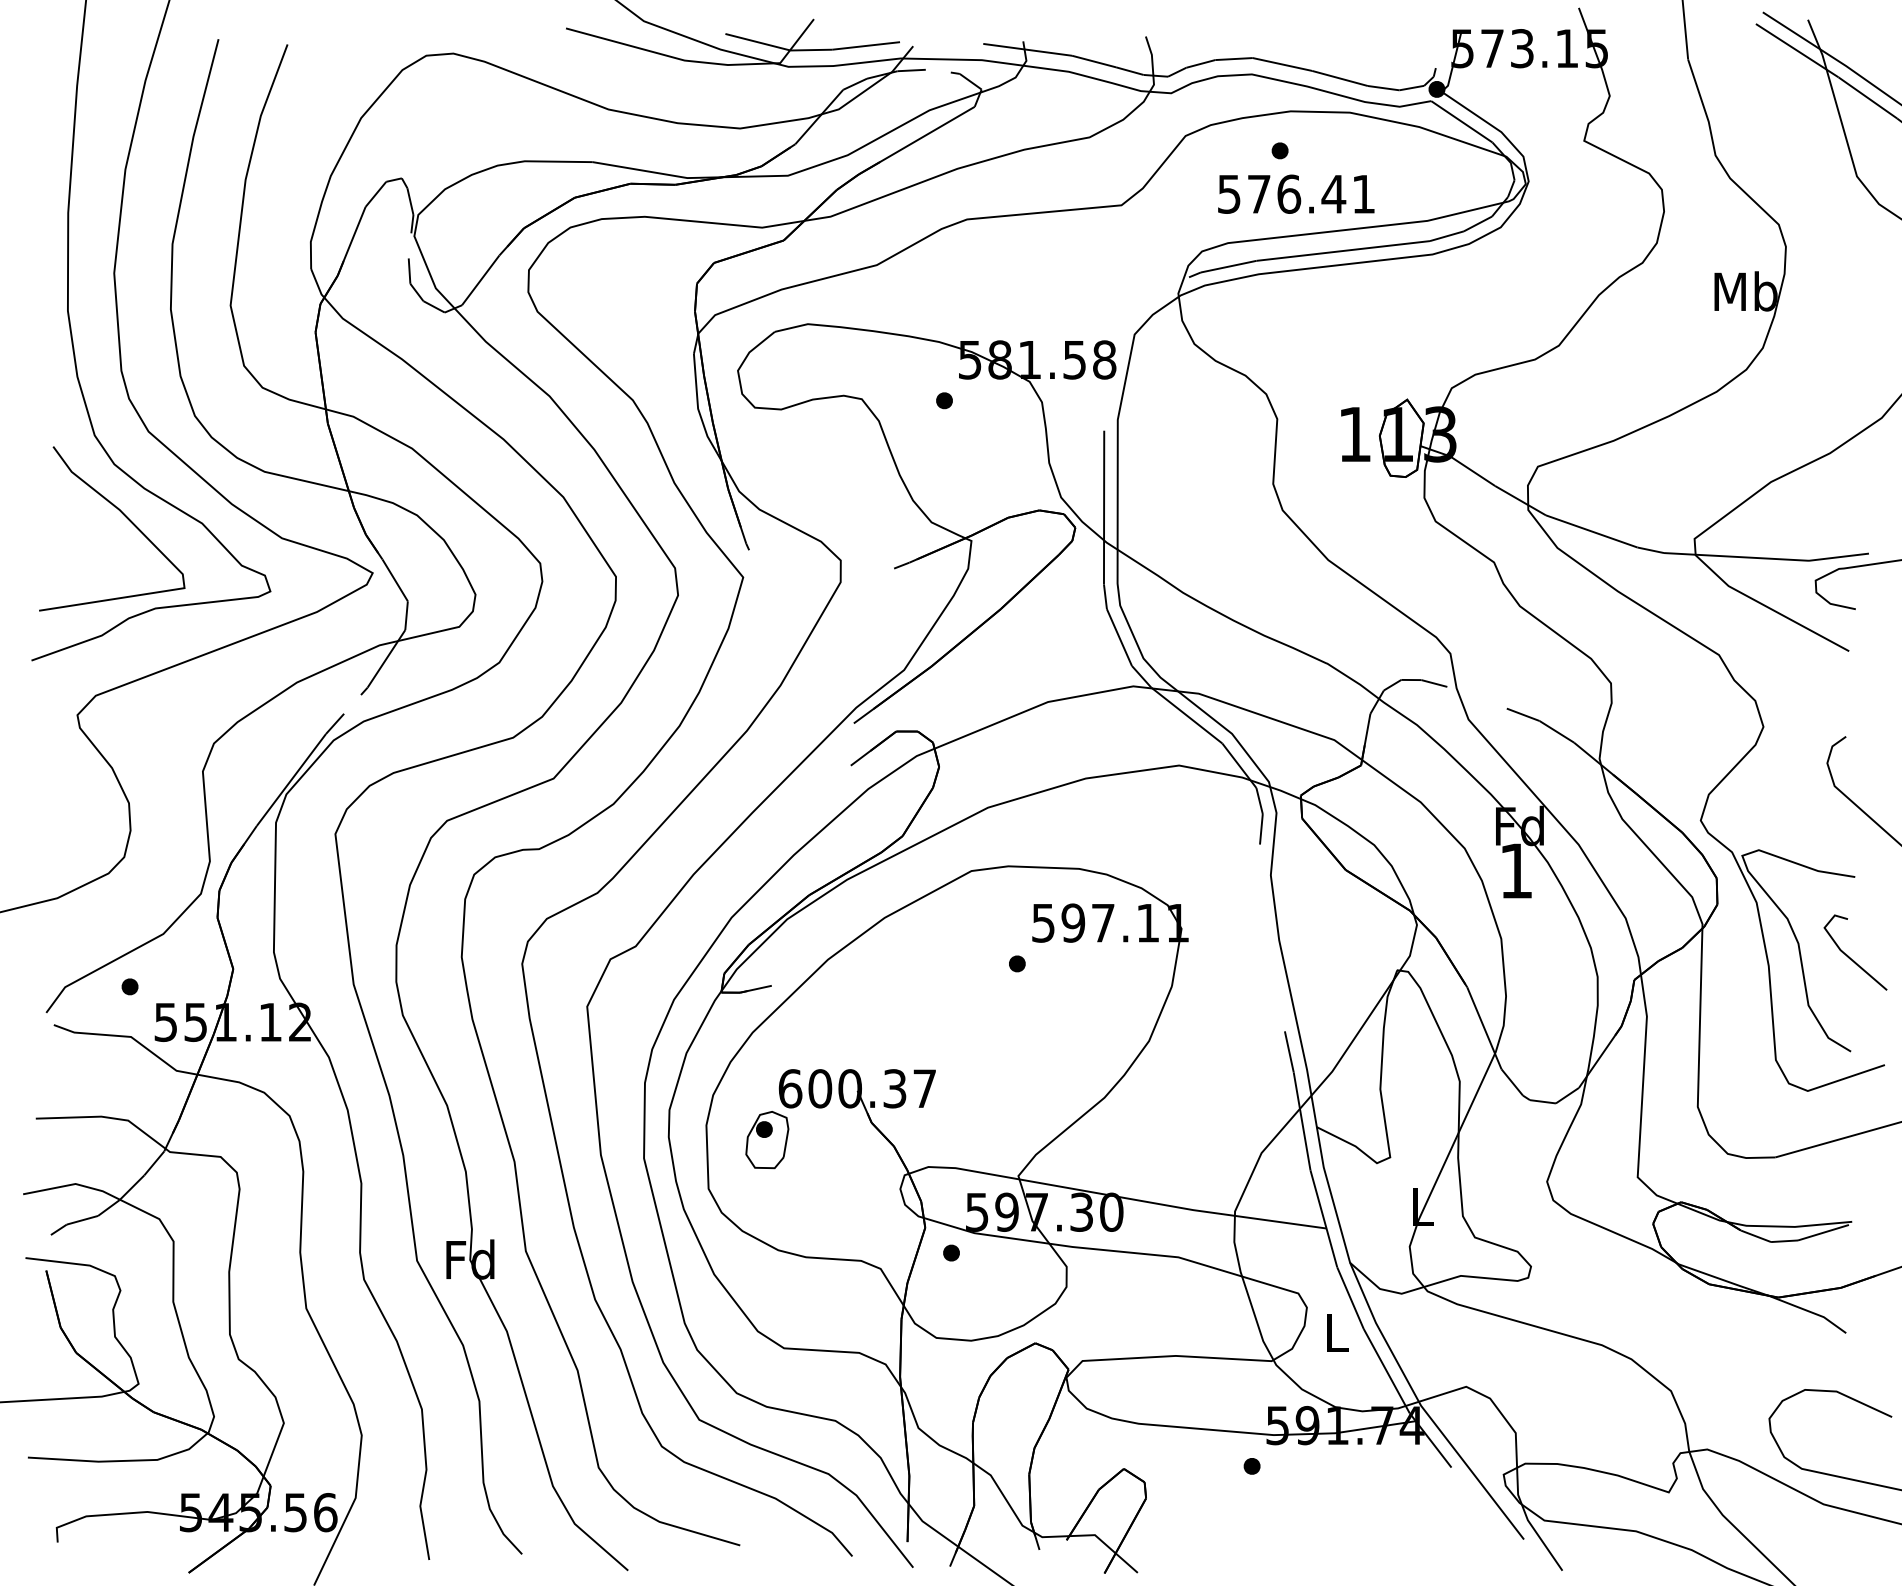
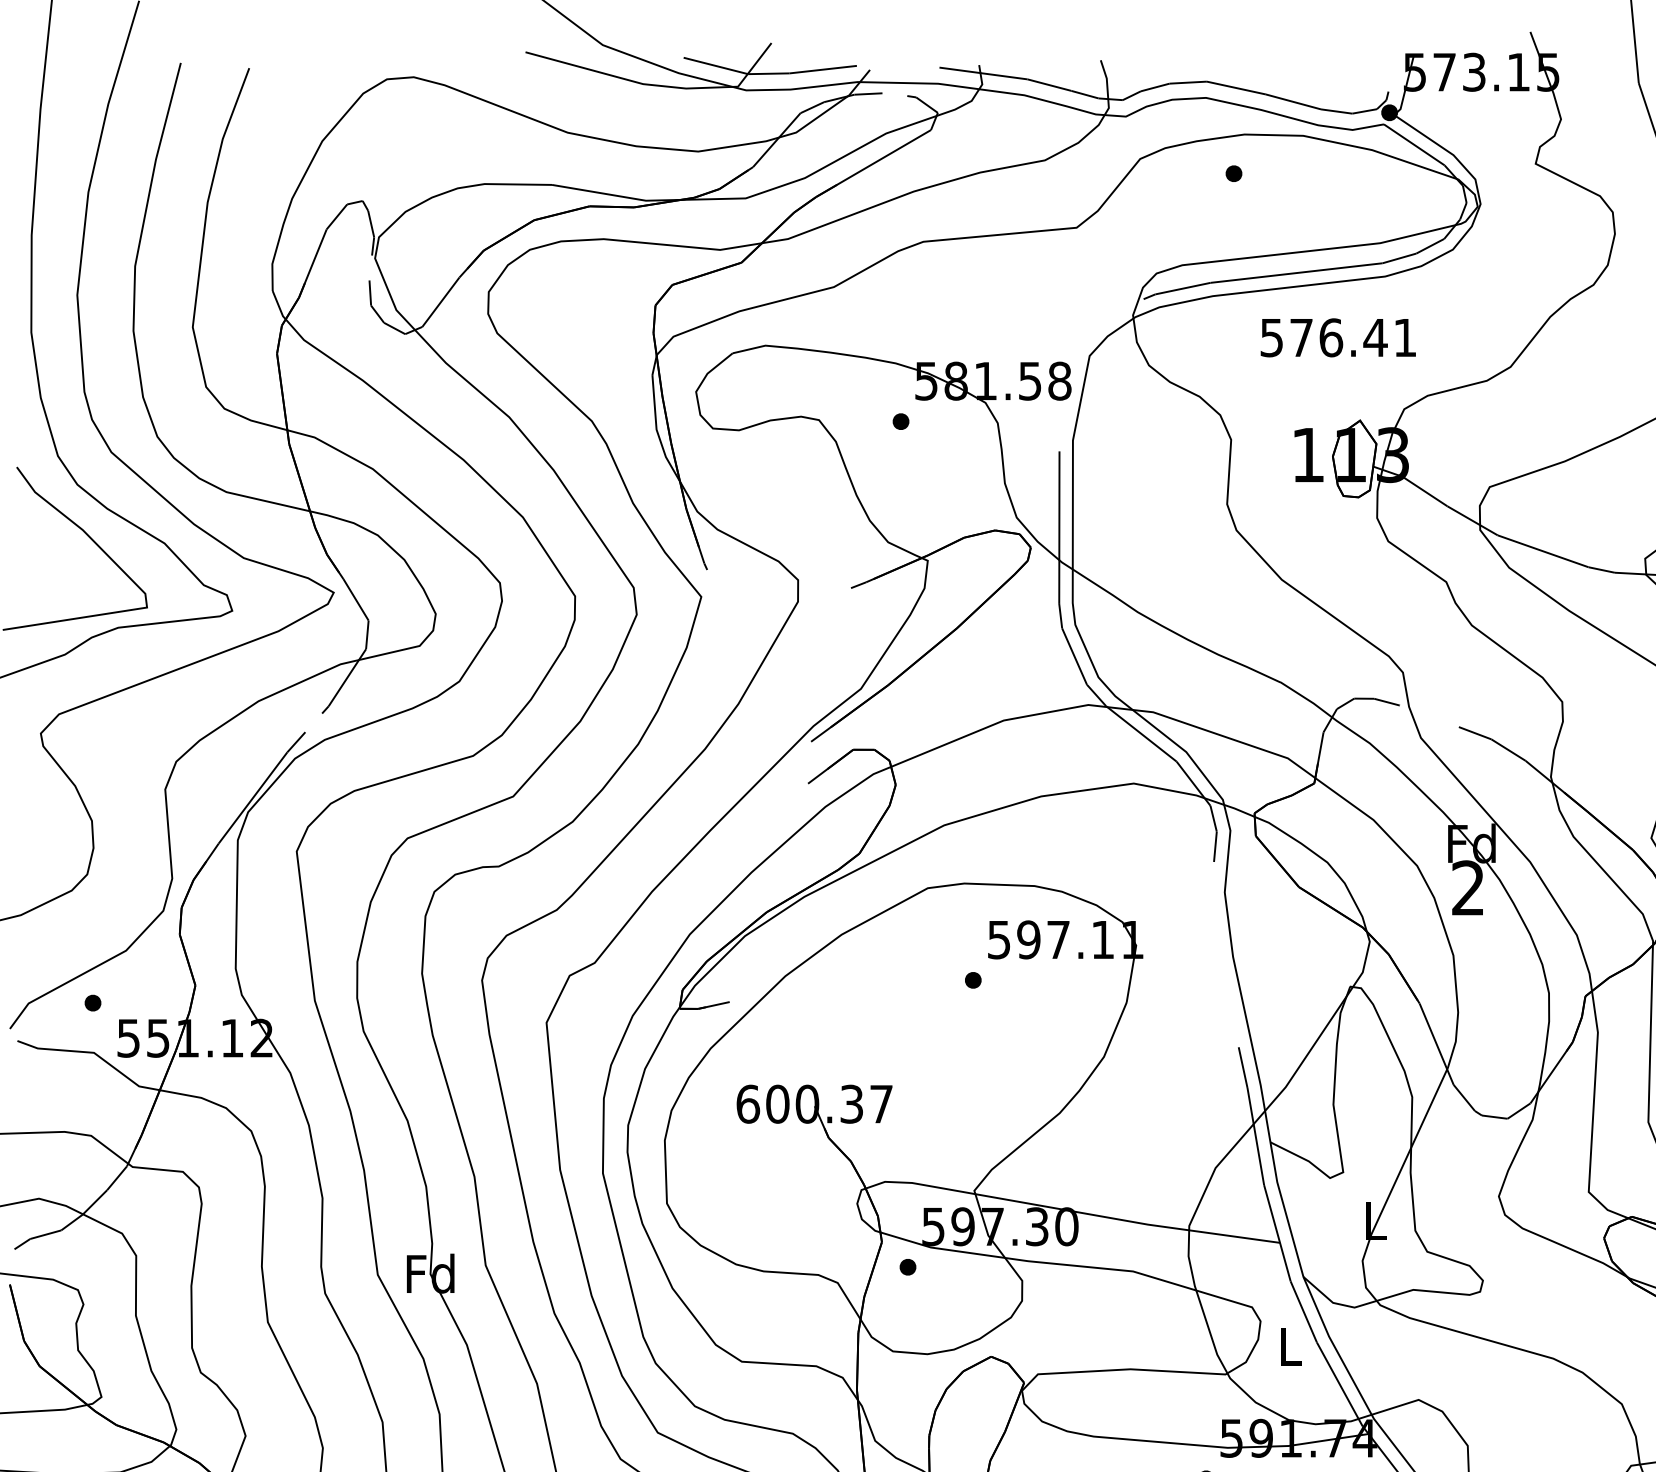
text: (1296, 193) -> (1338, 337), moved
text: (1515, 870) -> (1467, 887), 1 -> 2
part: (767, 1140) -> (725, 1155), removed

